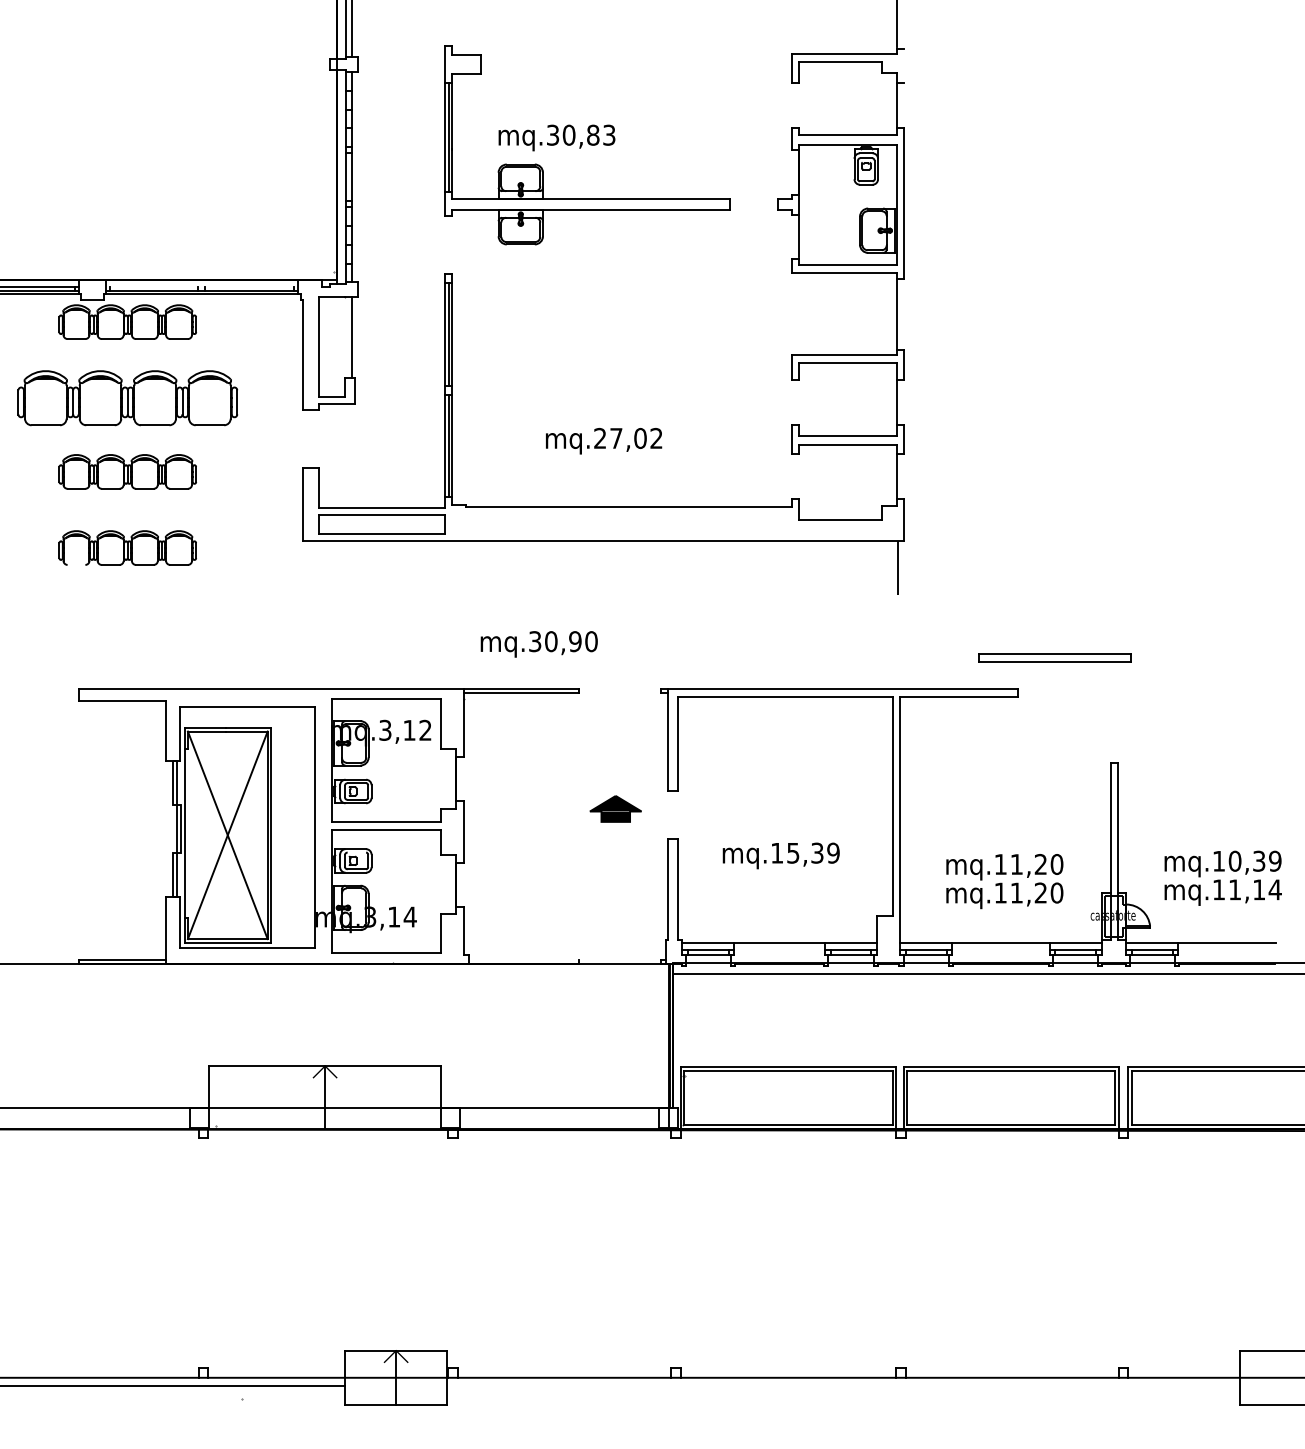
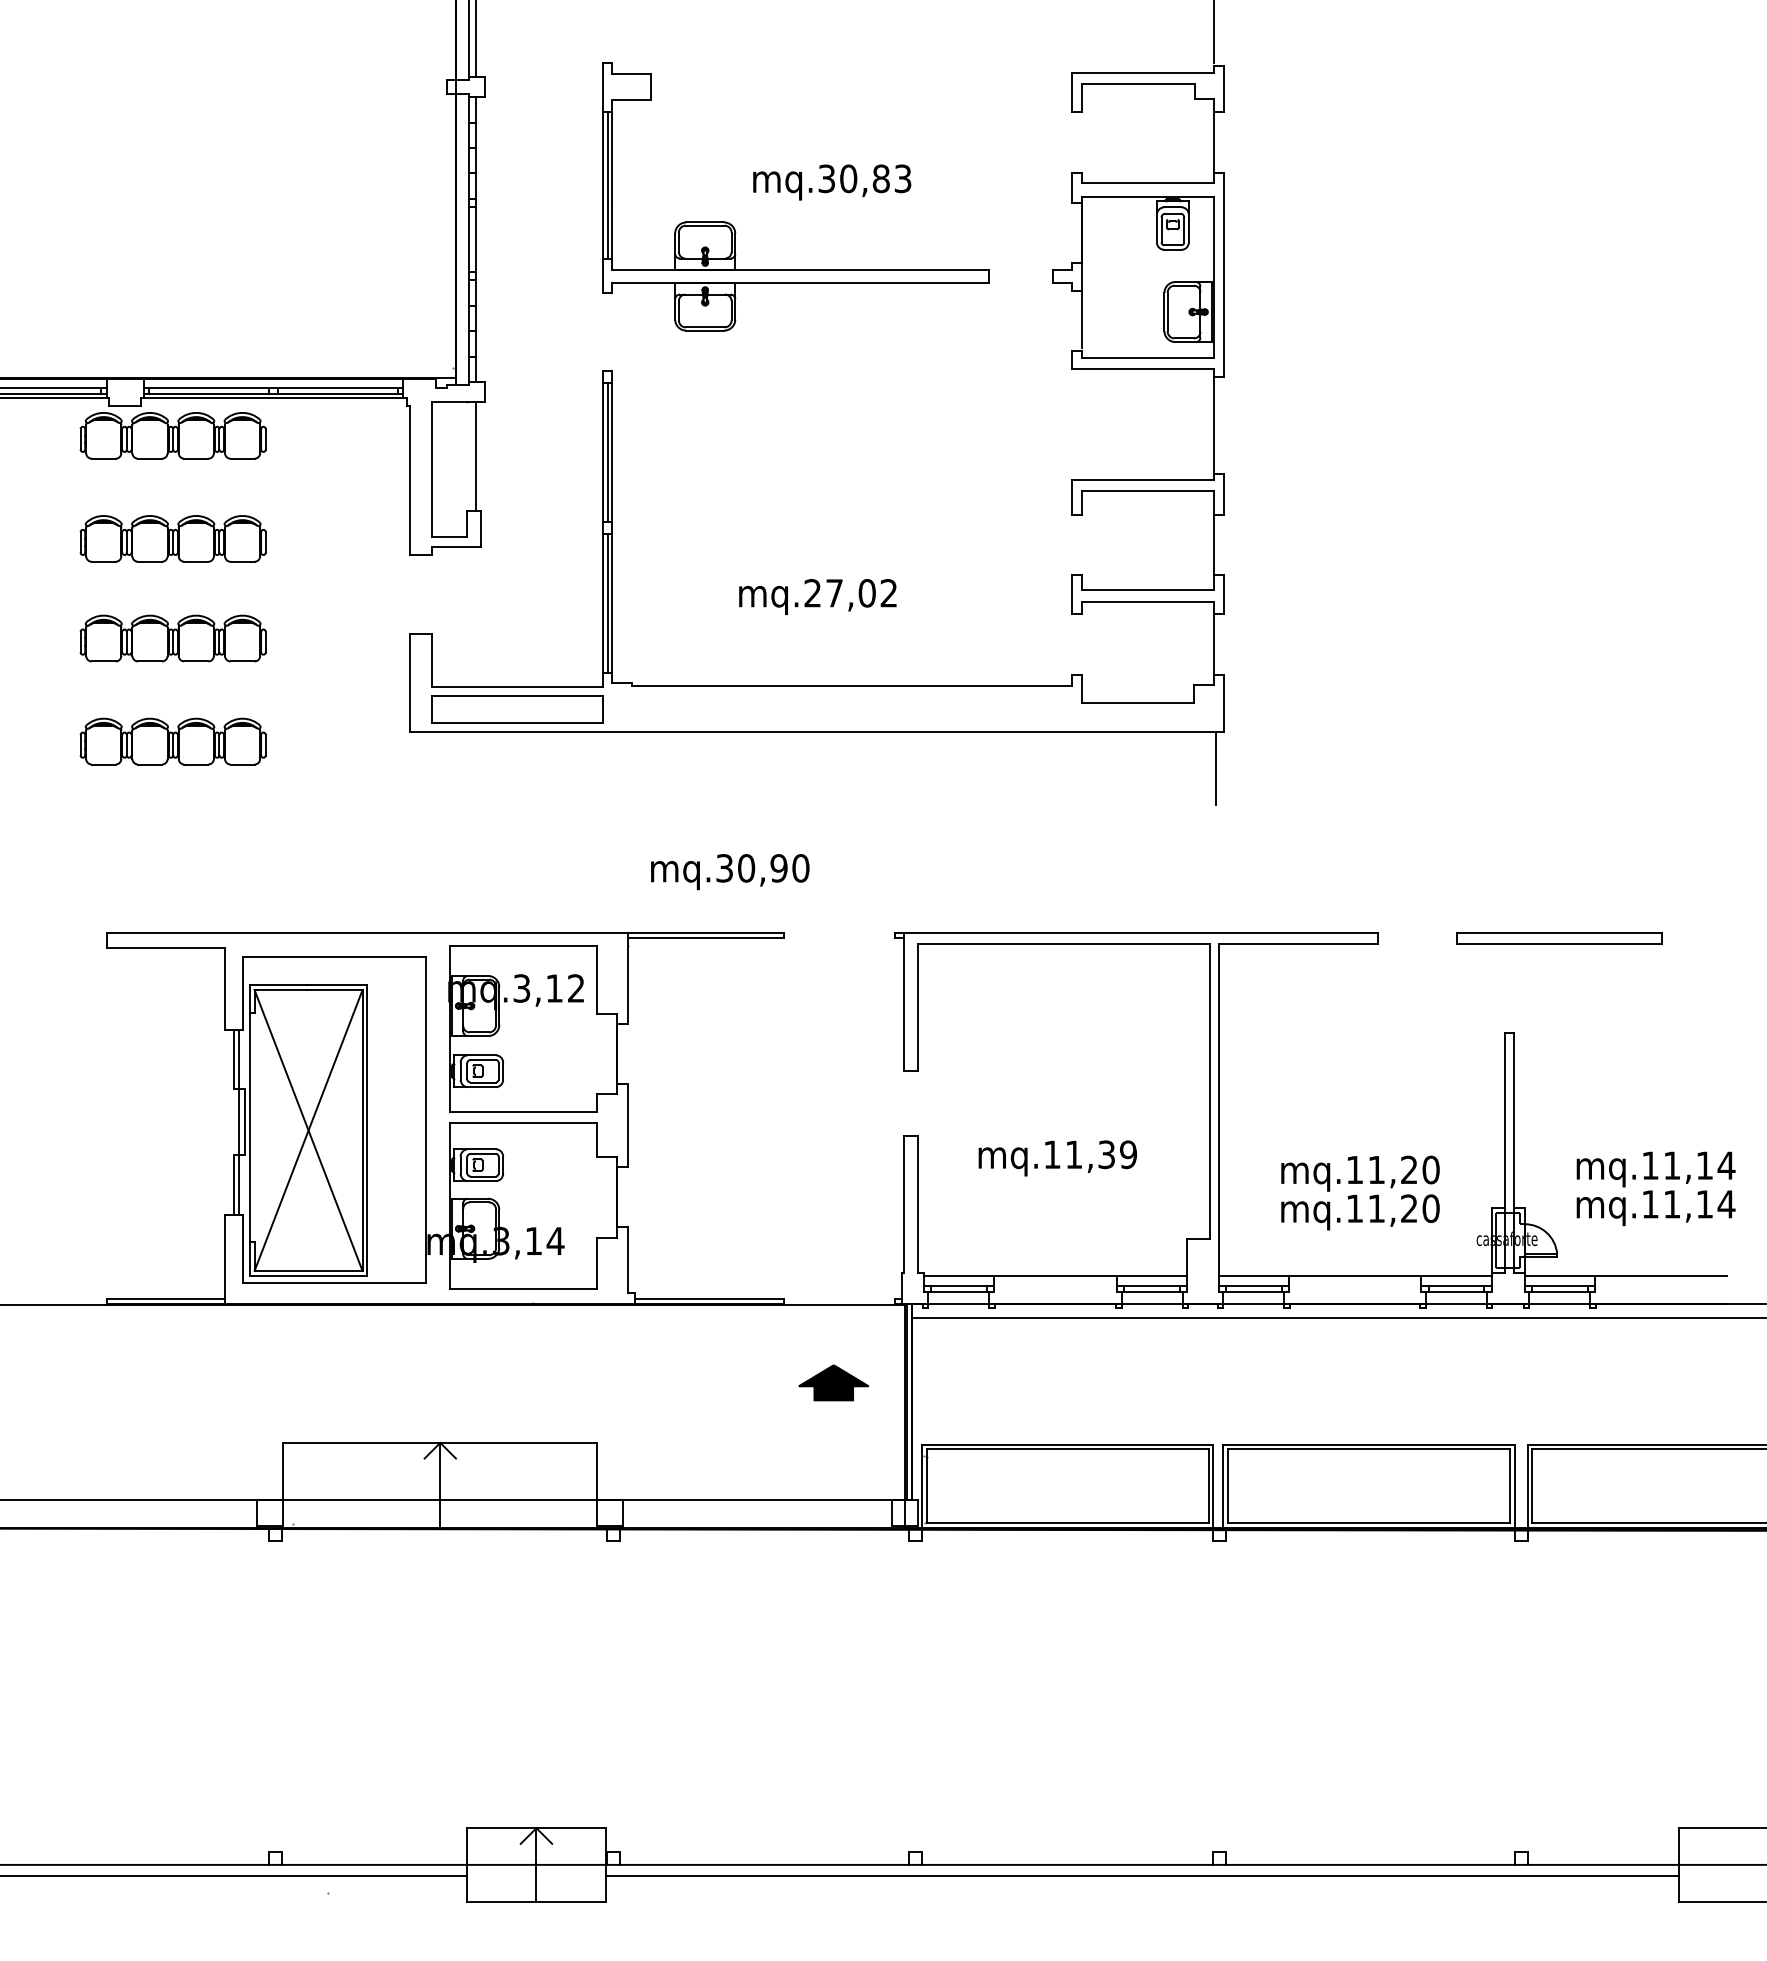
line: (904, 66) -> (1224, 89), added
text: (557, 137) -> (832, 182), moved
line: (201, 286) -> (273, 387), added
part: (127, 397) -> (172, 538), size x0.62
line: (76, 564) -> (103, 764), added
part: (1055, 658) -> (1559, 938), moved
part: (615, 808) -> (833, 1382), moved
line: (356, 852) -> (482, 1153), added
text: (793, 853) -> (1074, 1154), mq.15,39 -> mq.11,39
text: (1255, 861) -> (1699, 1165), mq.10,39 -> mq.11,14
line: (523, 959) -> (709, 1298), added
line: (843, 1386) -> (1142, 1876), added

